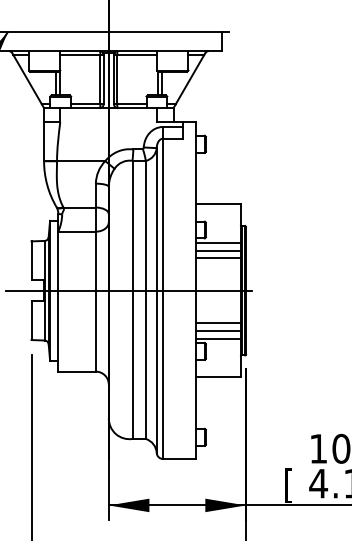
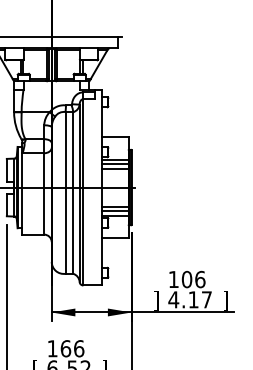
text: (288, 484) -> (156, 300), [ -> ]

